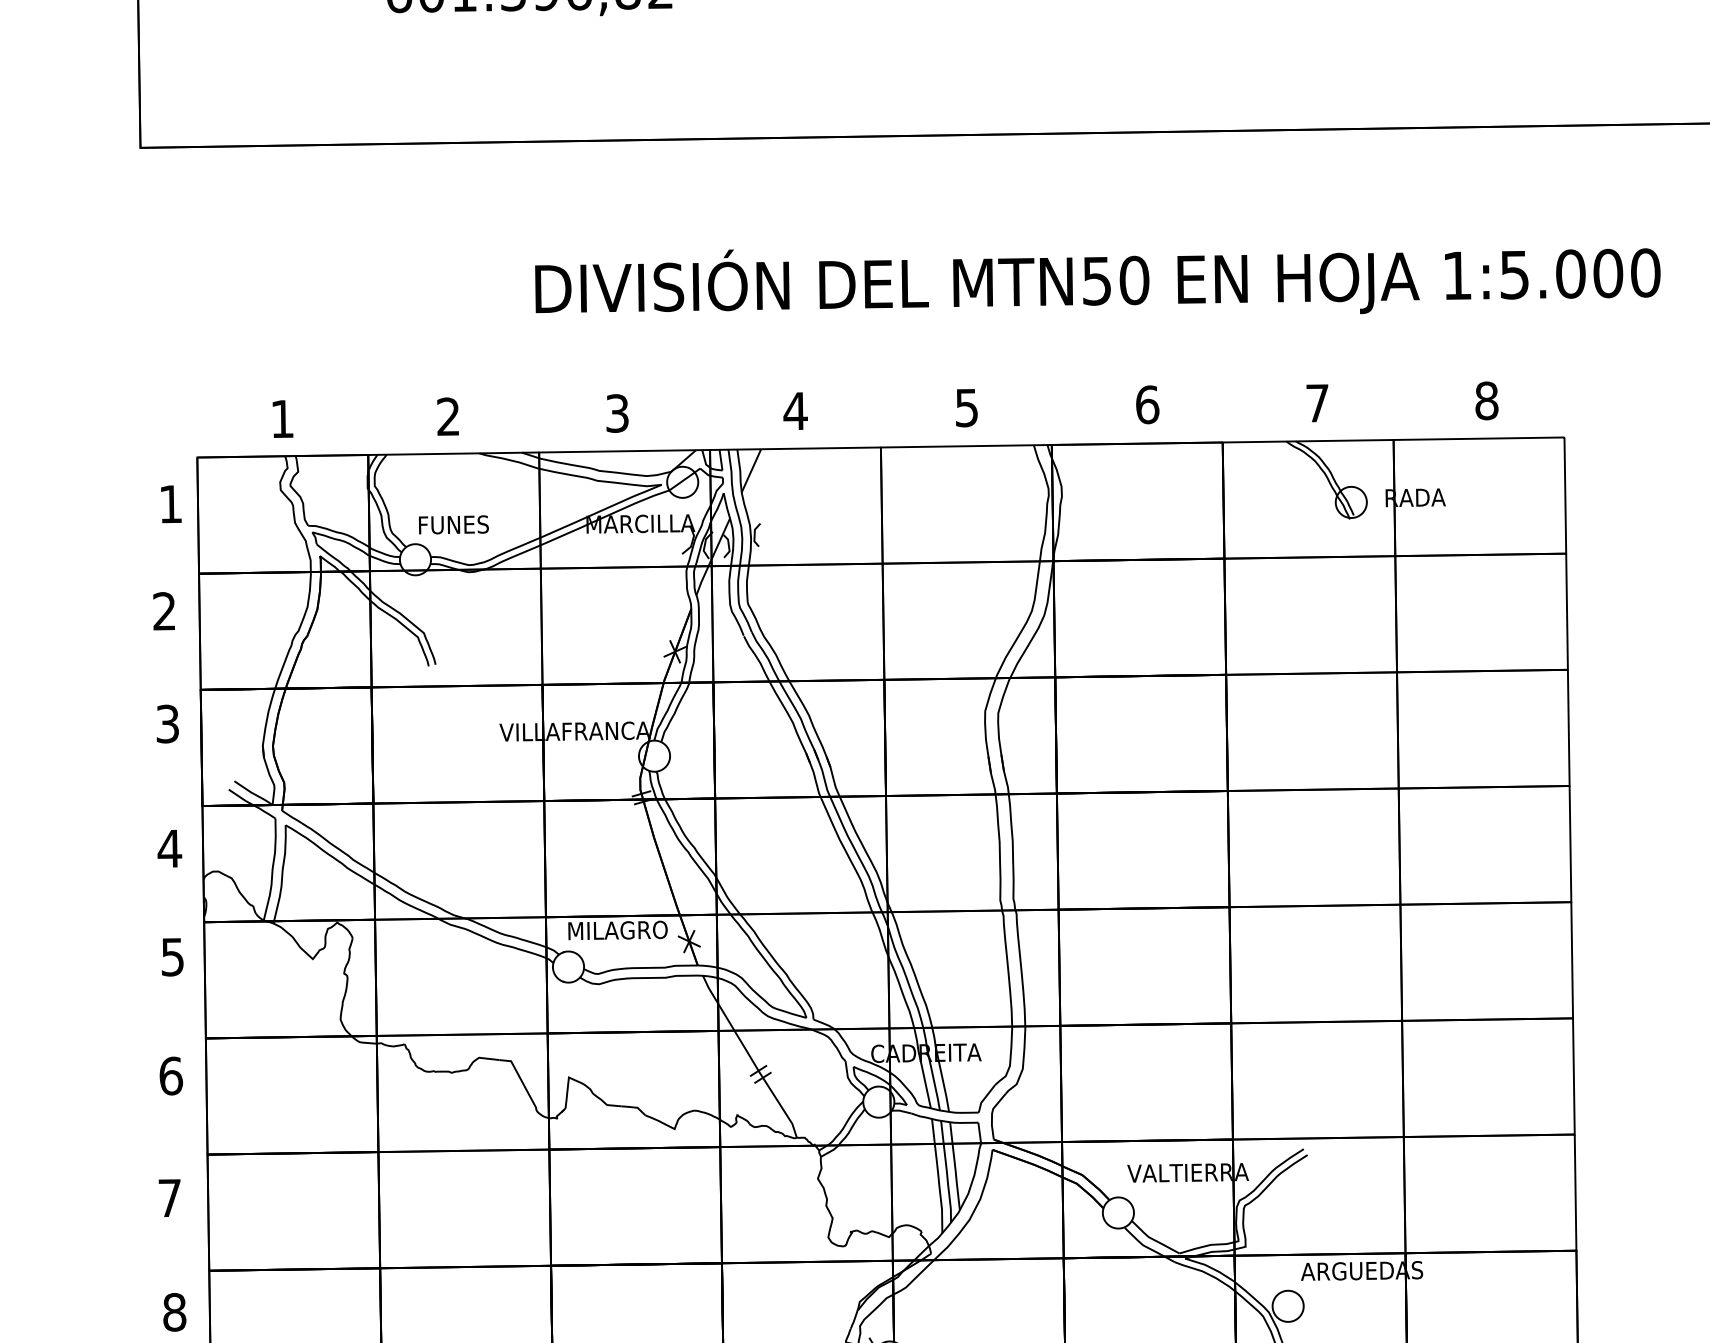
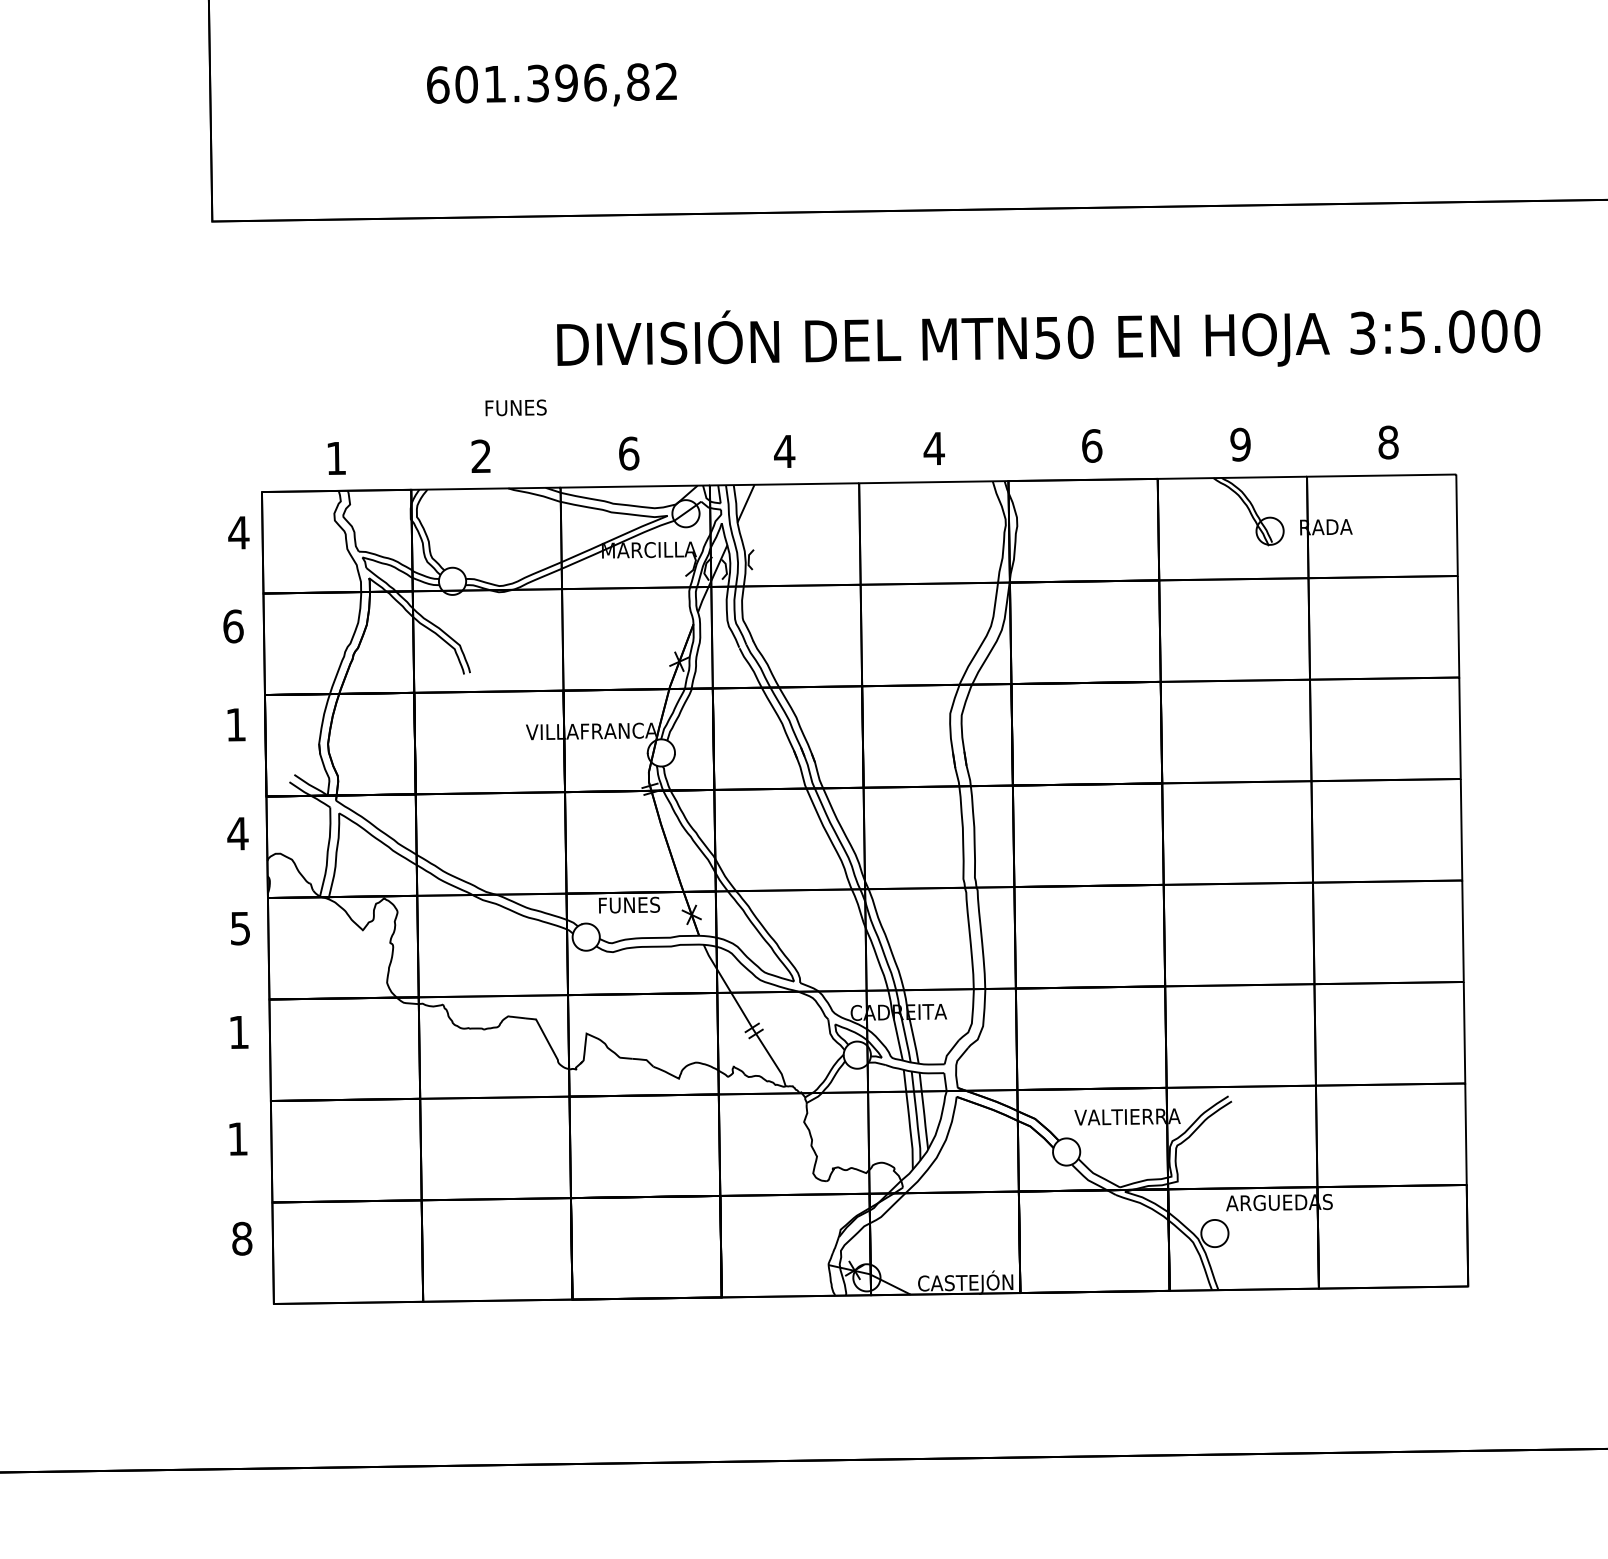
text: (1457, 274) -> (1362, 332), 1:5.000 -> 3:5.000
text: (1317, 403) -> (1240, 444), 7 -> 9
text: (966, 407) -> (933, 448), 5 -> 4
text: (618, 413) -> (629, 453), 3 -> 6
text: (170, 503) -> (238, 532), 1 -> 4
text: (453, 524) -> (515, 407), moved
text: (164, 611) -> (233, 626), 2 -> 6
text: (167, 723) -> (235, 724), 3 -> 1
text: (618, 929) -> (629, 904), MILAGRO -> FUNES
text: (171, 1076) -> (239, 1032), 6 -> 1
text: (169, 1197) -> (237, 1138), 7 -> 1

